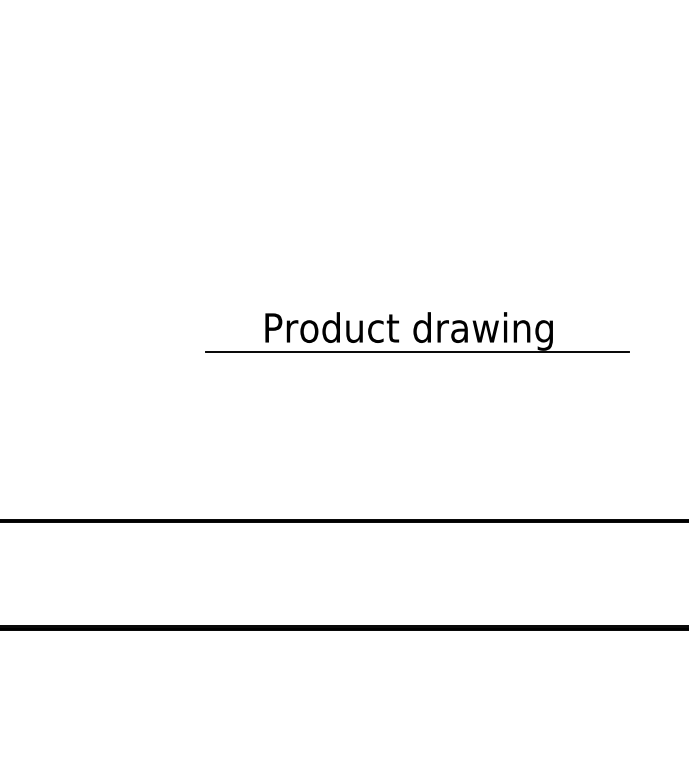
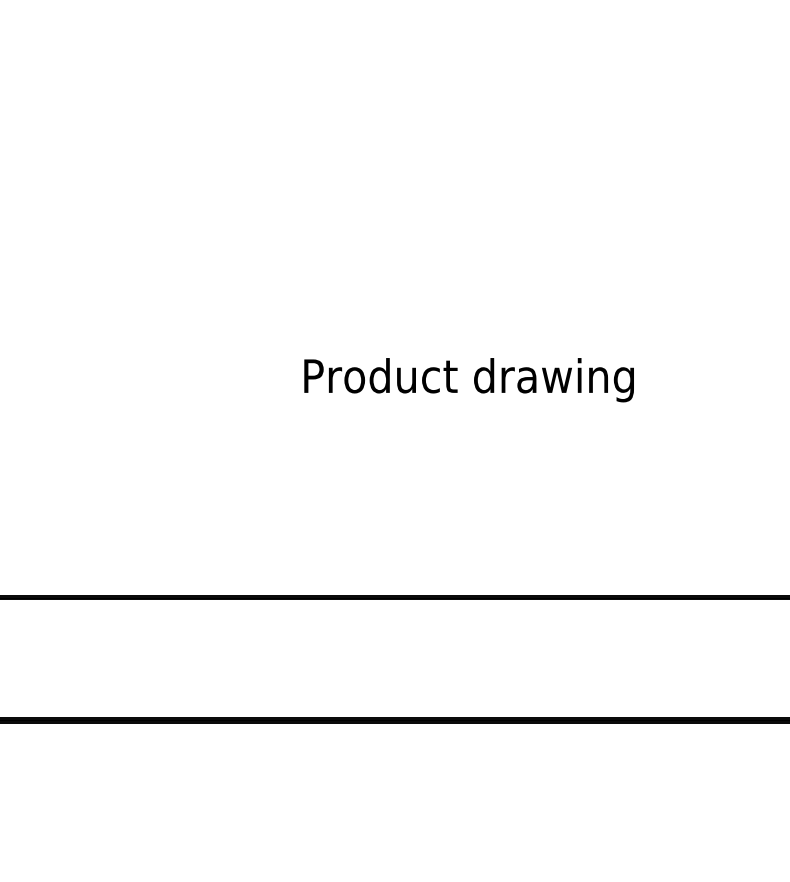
line: (417, 351) -> (478, 403), removed

